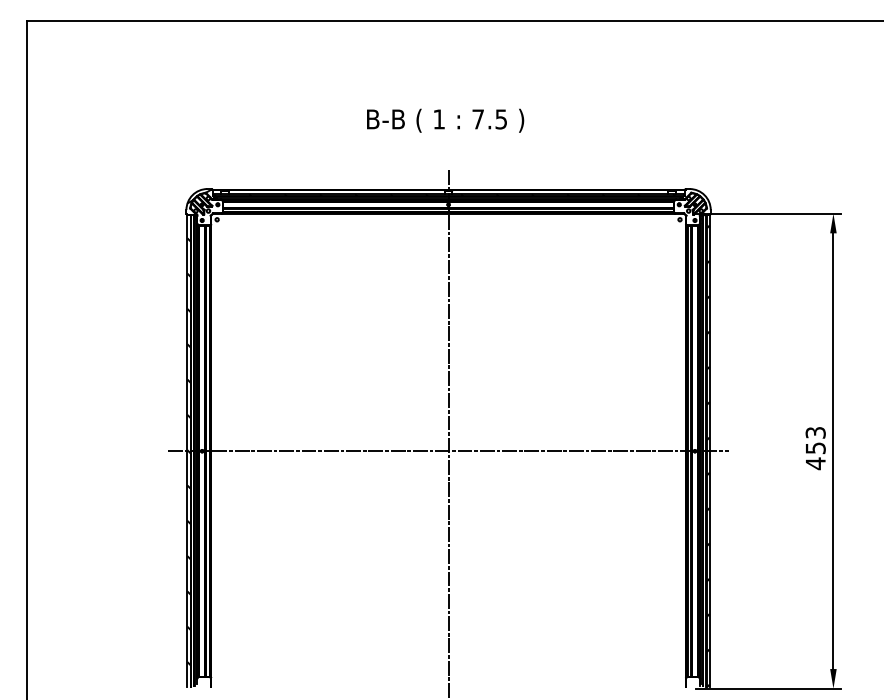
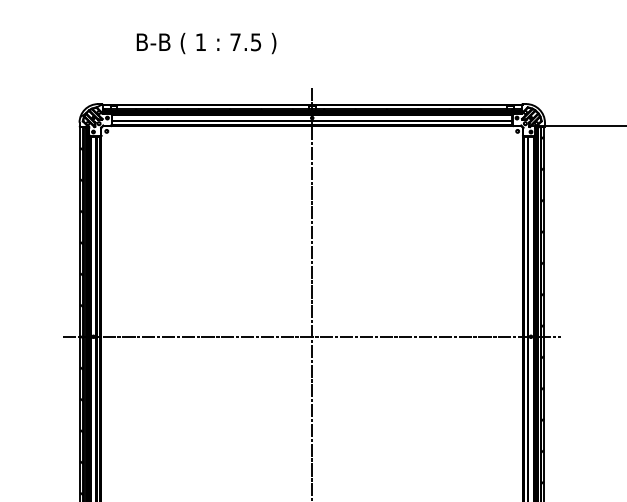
text: (445, 120) -> (206, 43), moved

